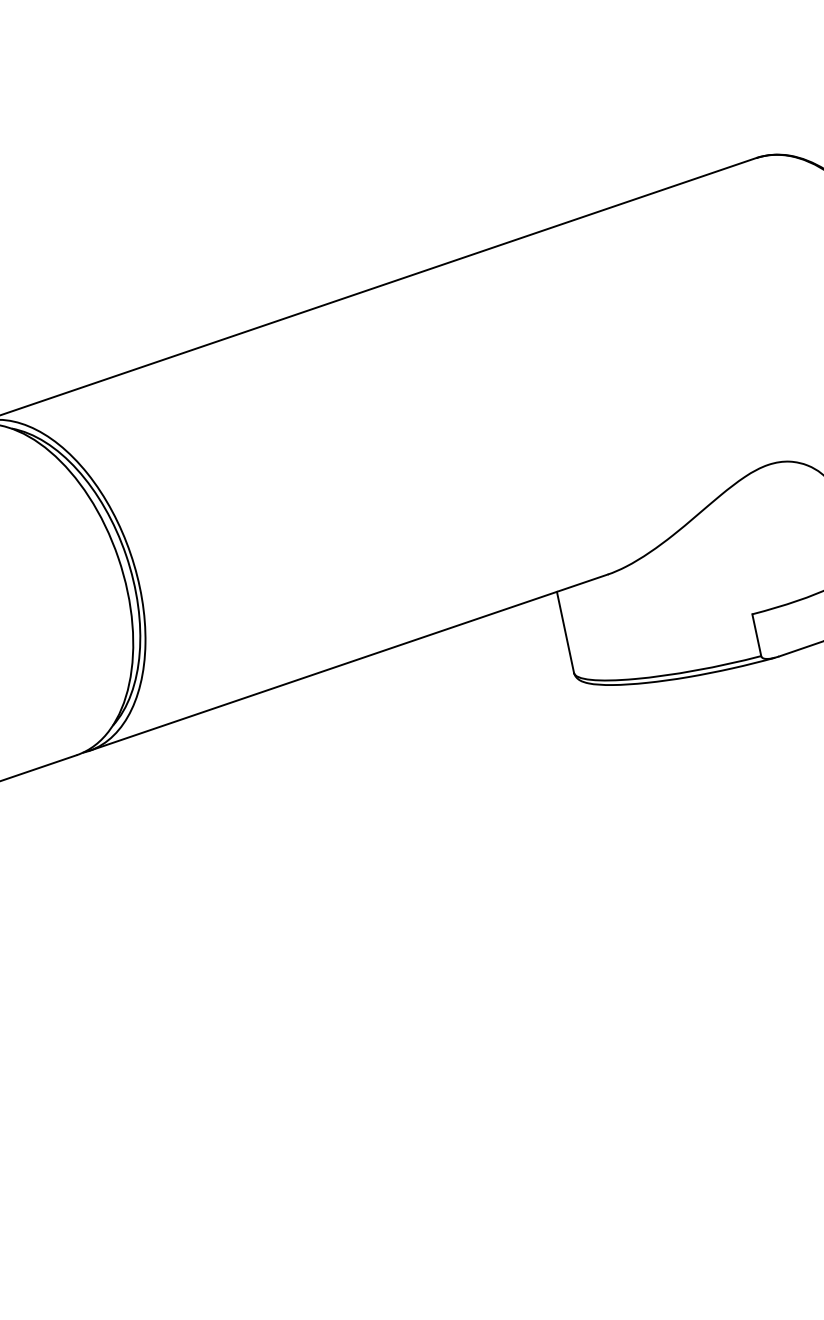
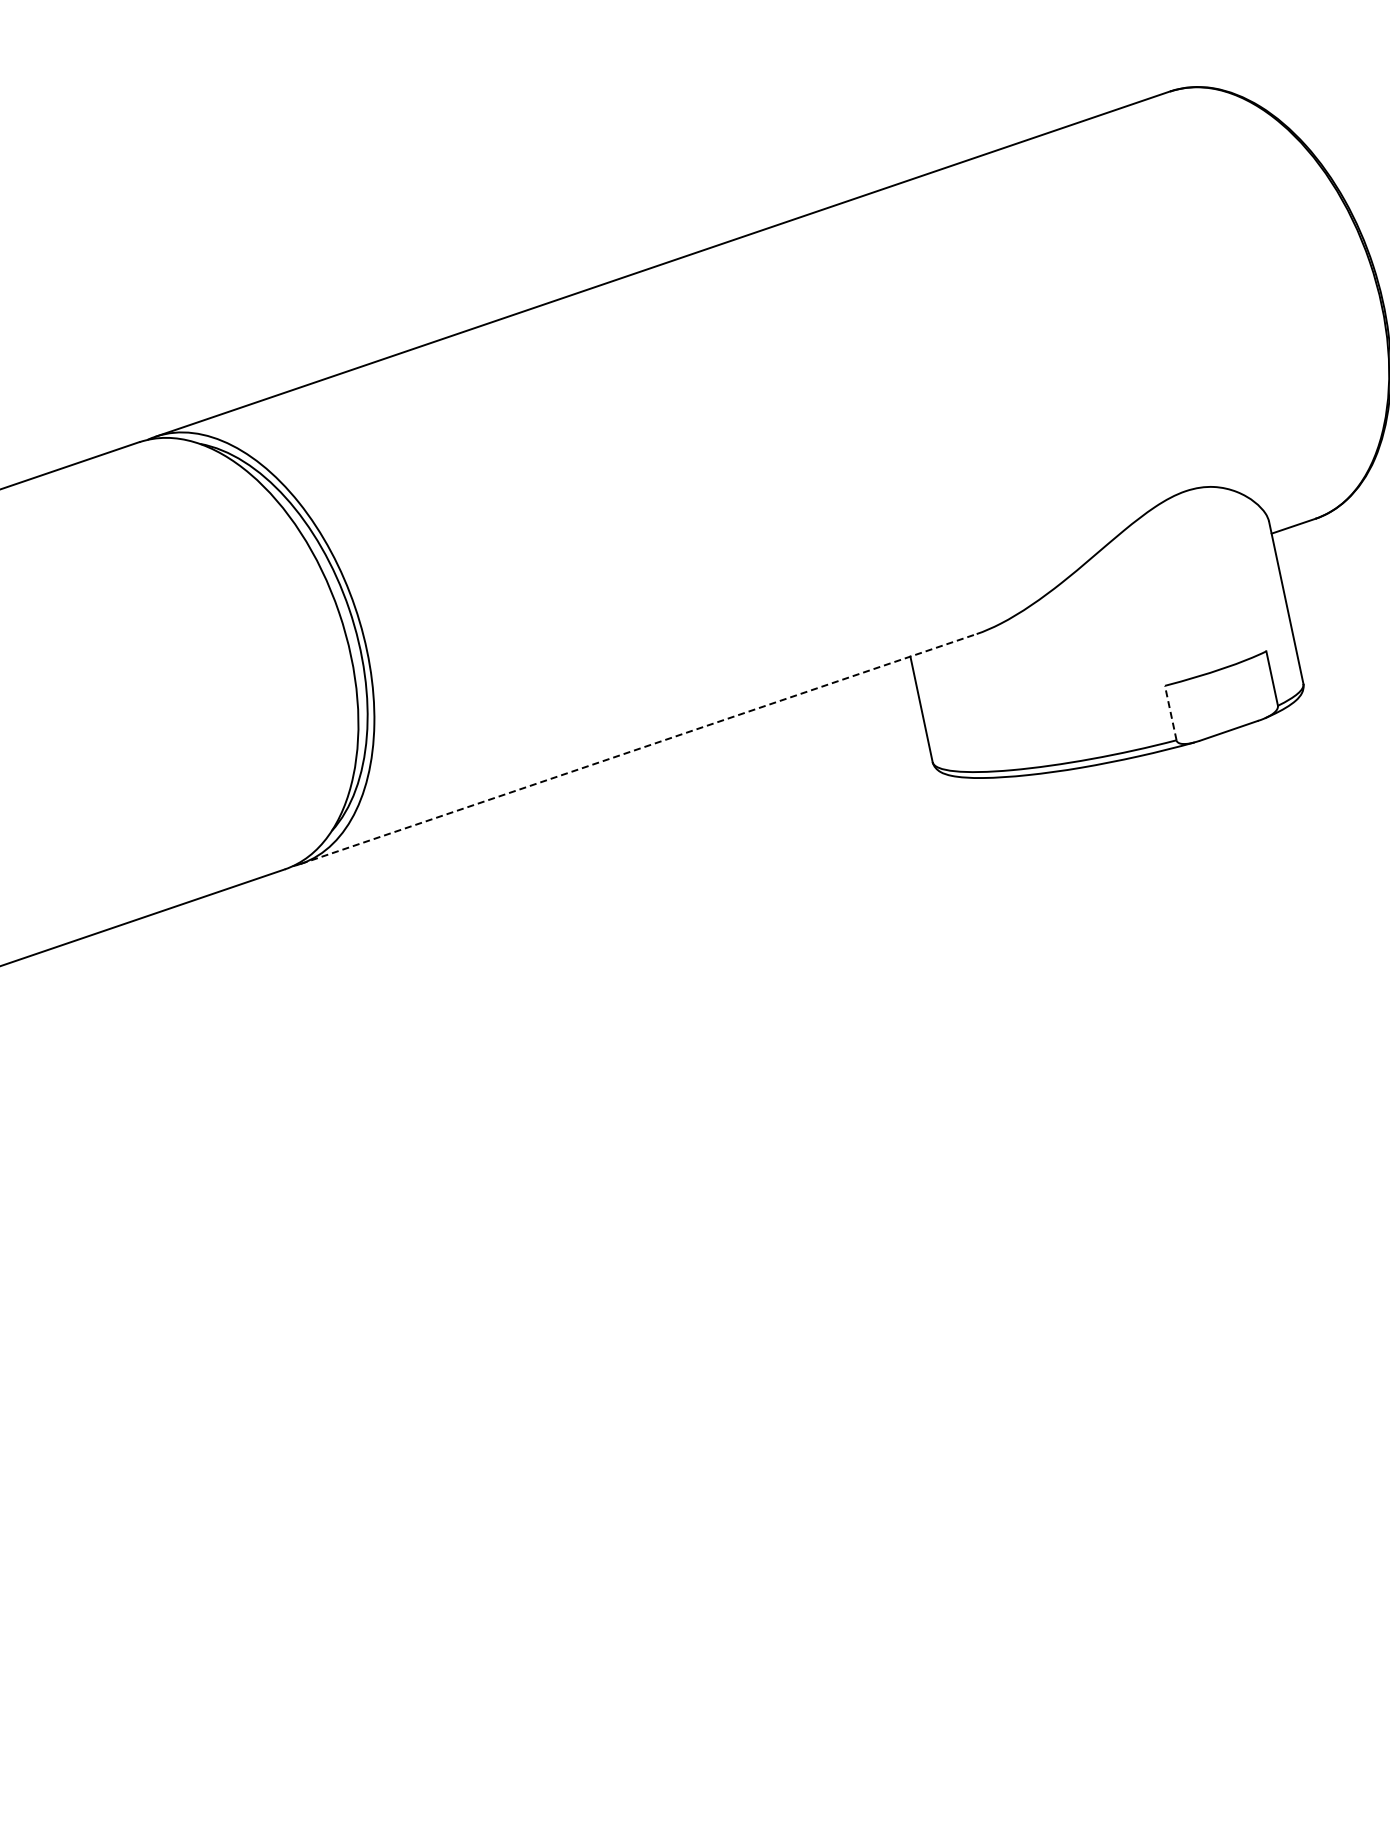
line: (756, 635) -> (1170, 713), solid -> dashed
line: (348, 663) -> (638, 749), solid -> dashed

